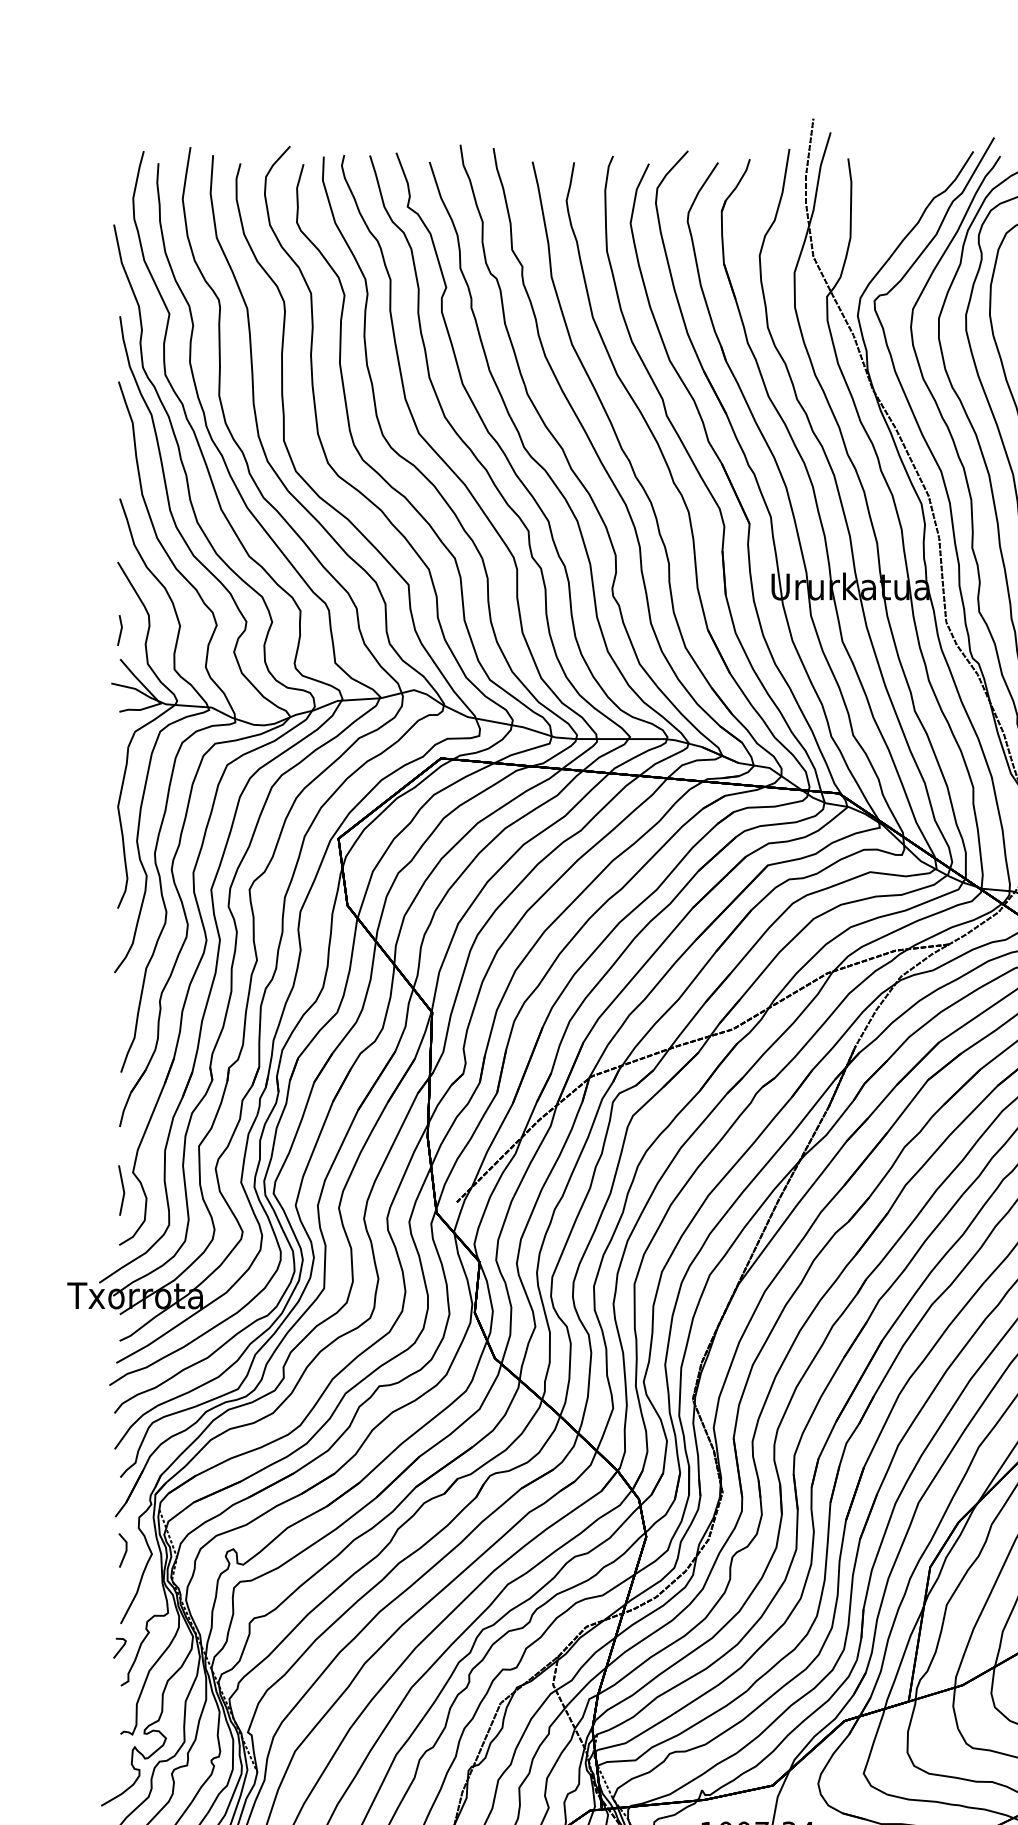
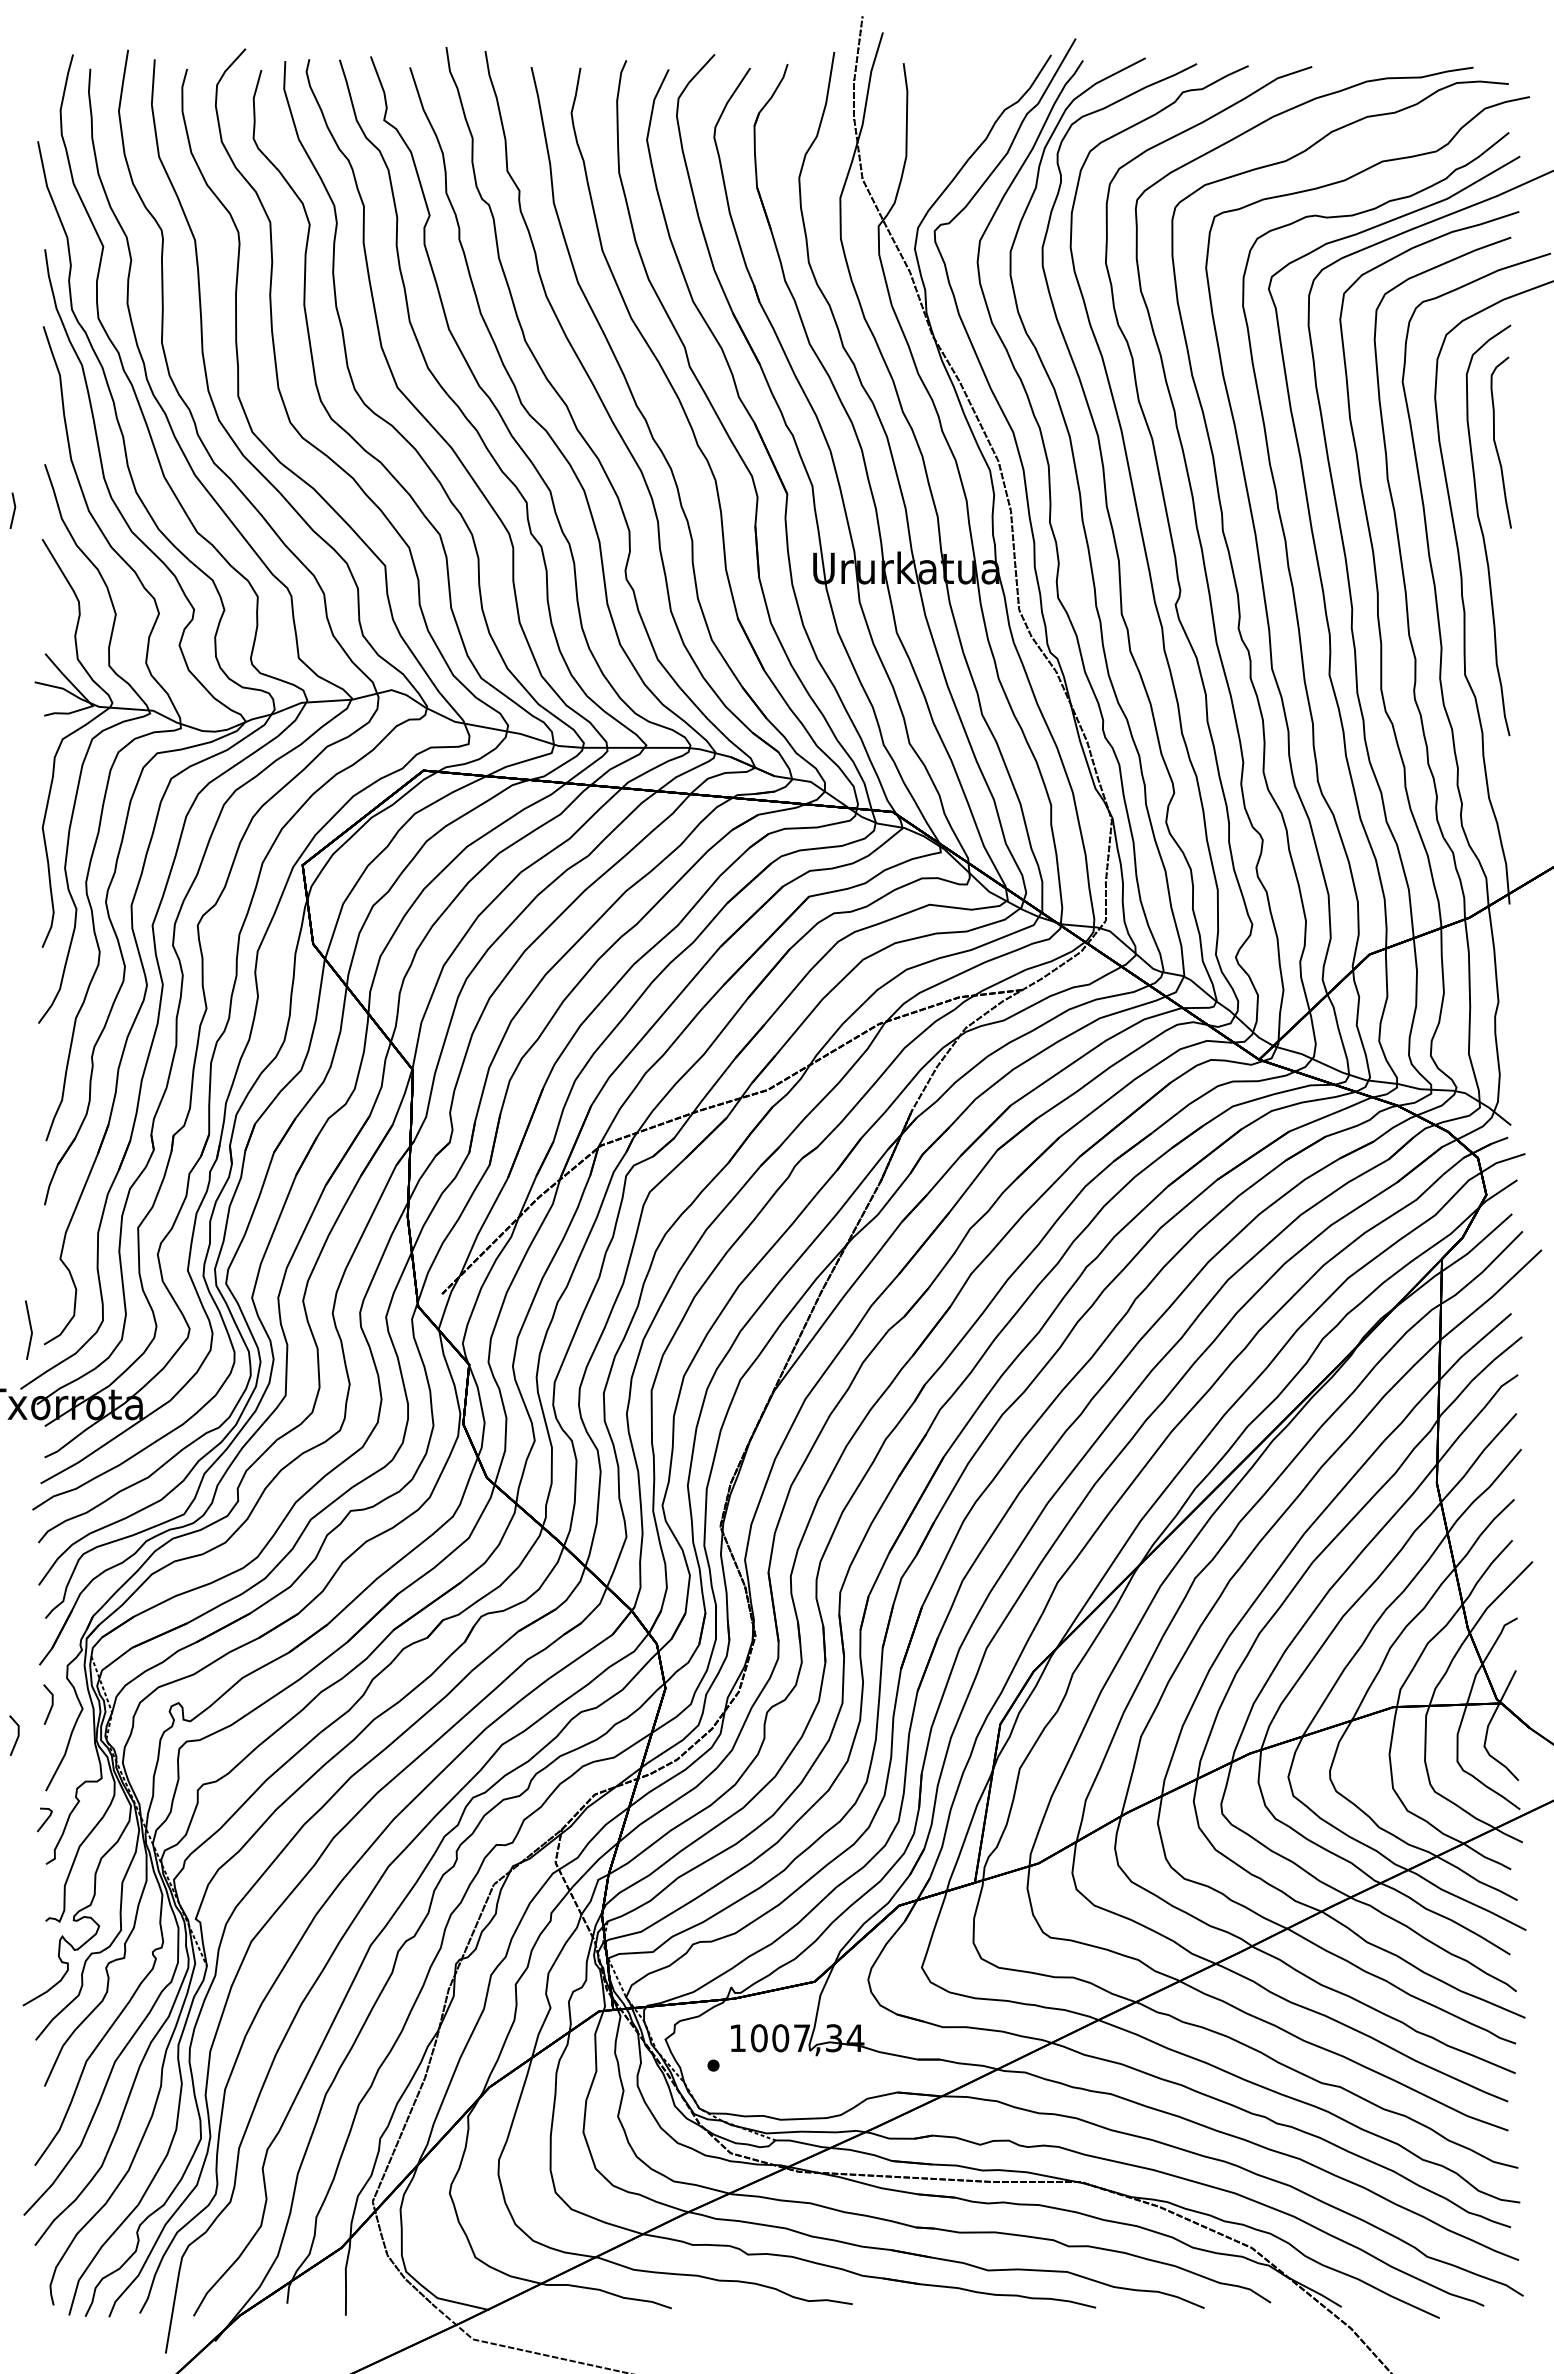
line: (120, 630) -> (13, 510), moved
line: (123, 1189) -> (30, 1329), moved
line: (96, 1576) -> (17, 1735), added

